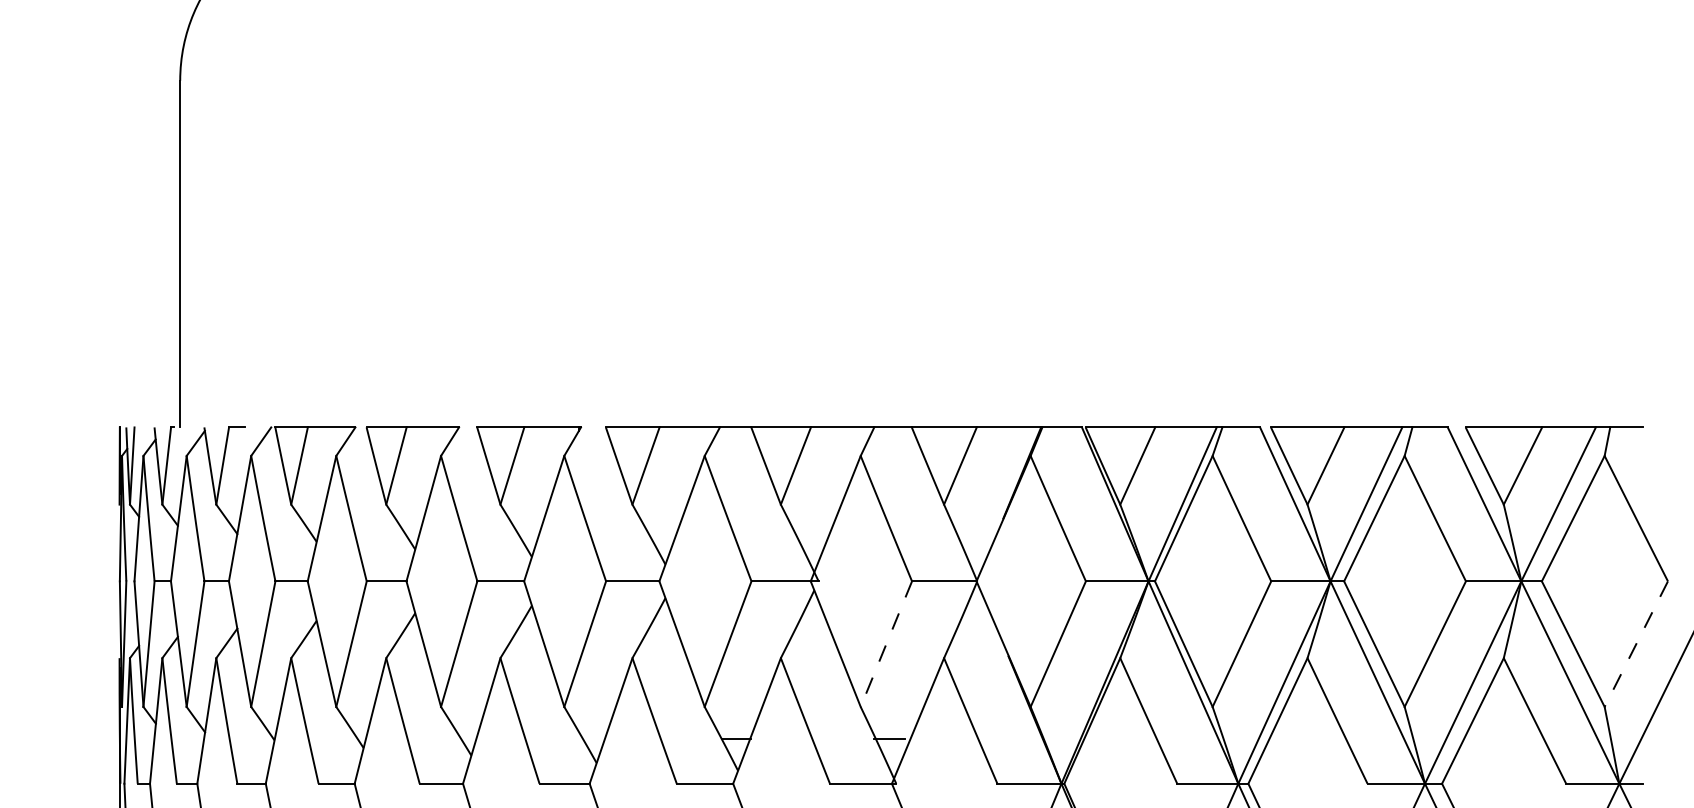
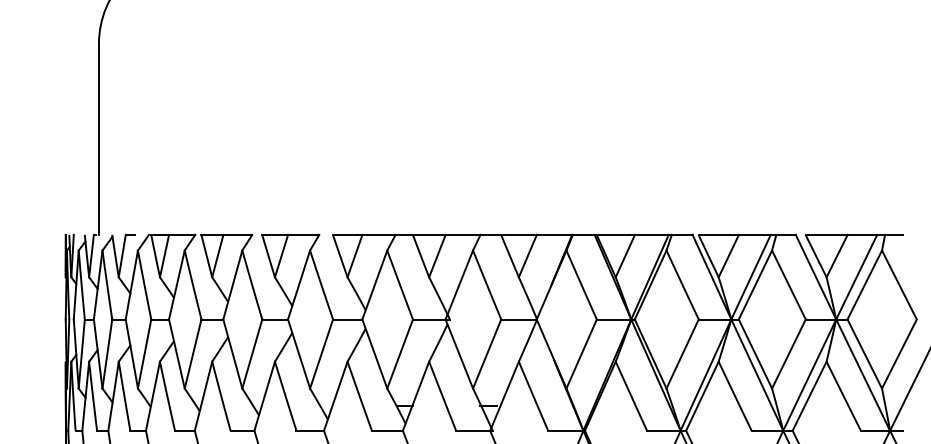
line: (885, 645) -> (486, 354), dashed -> solid
line: (1636, 645) -> (899, 354), dashed -> solid

